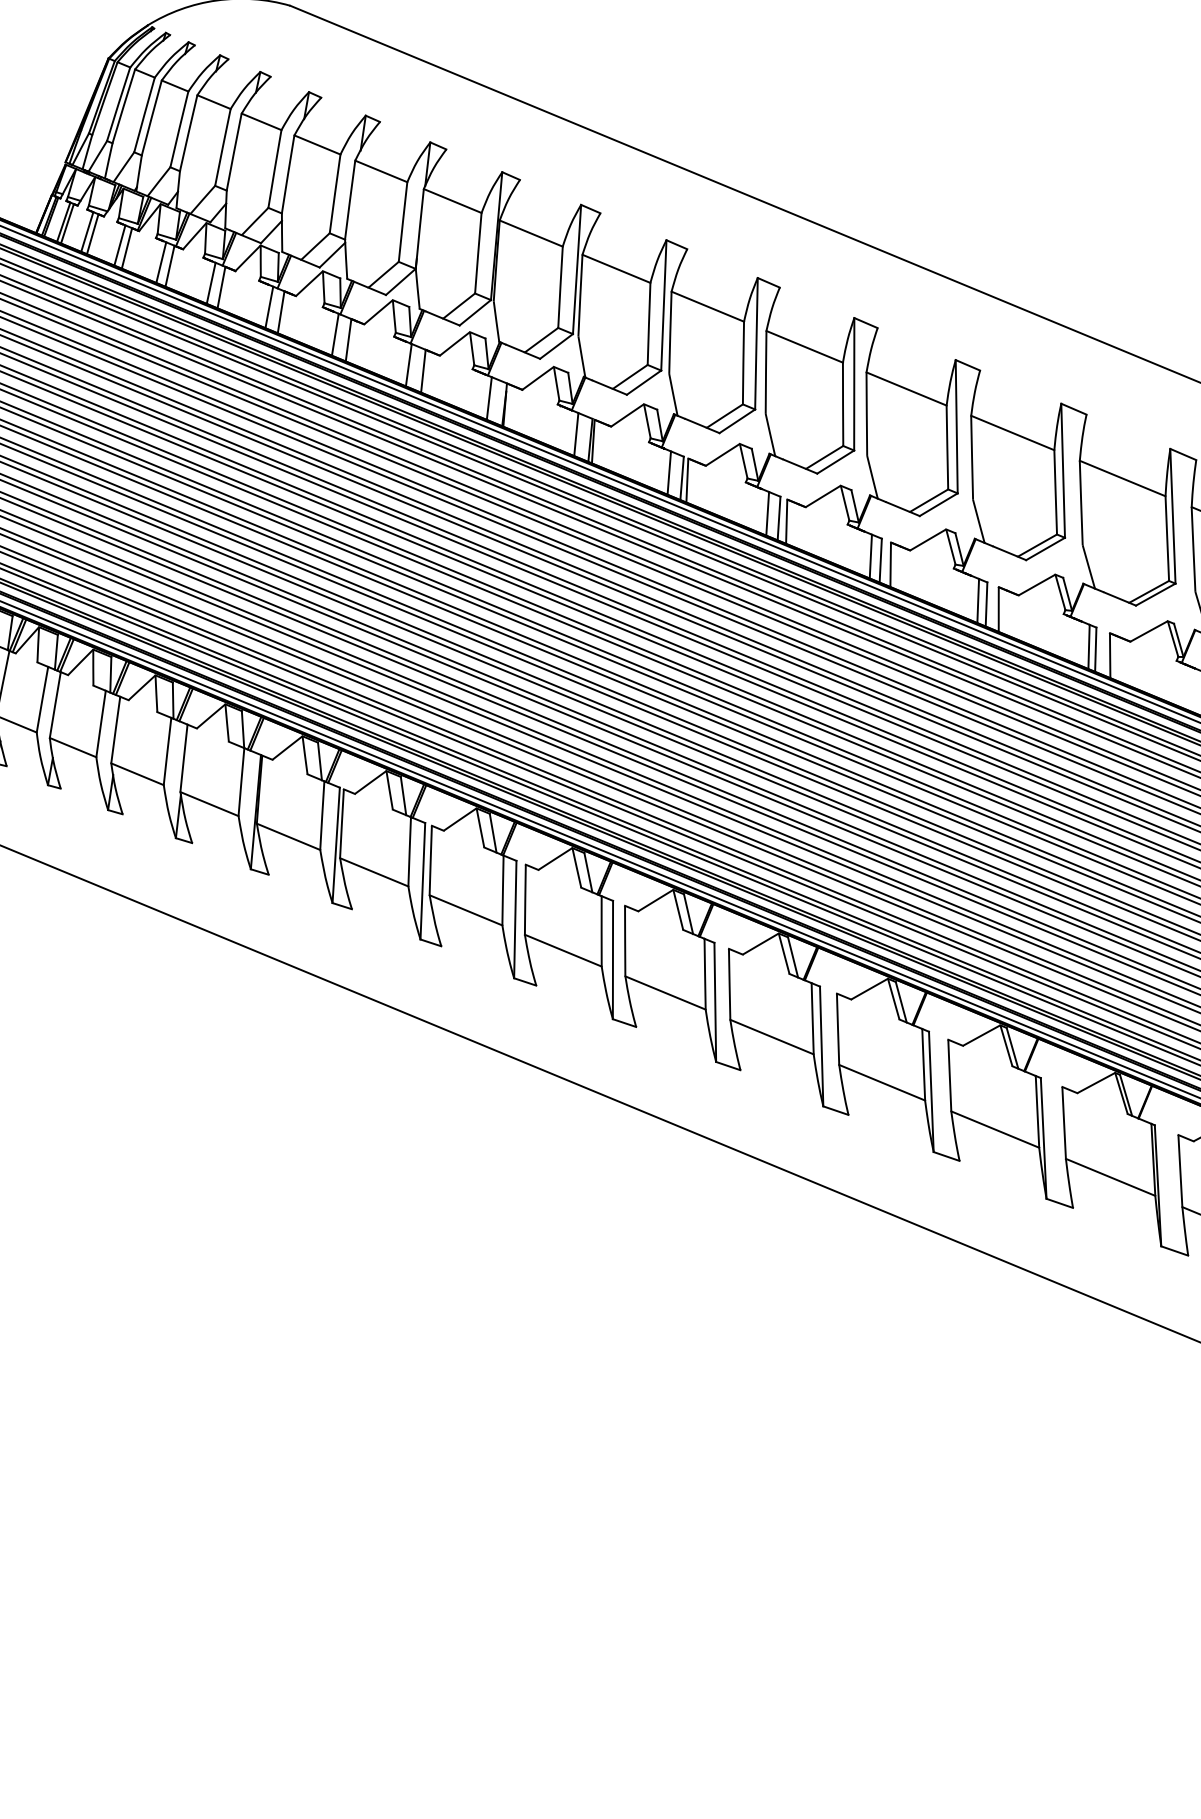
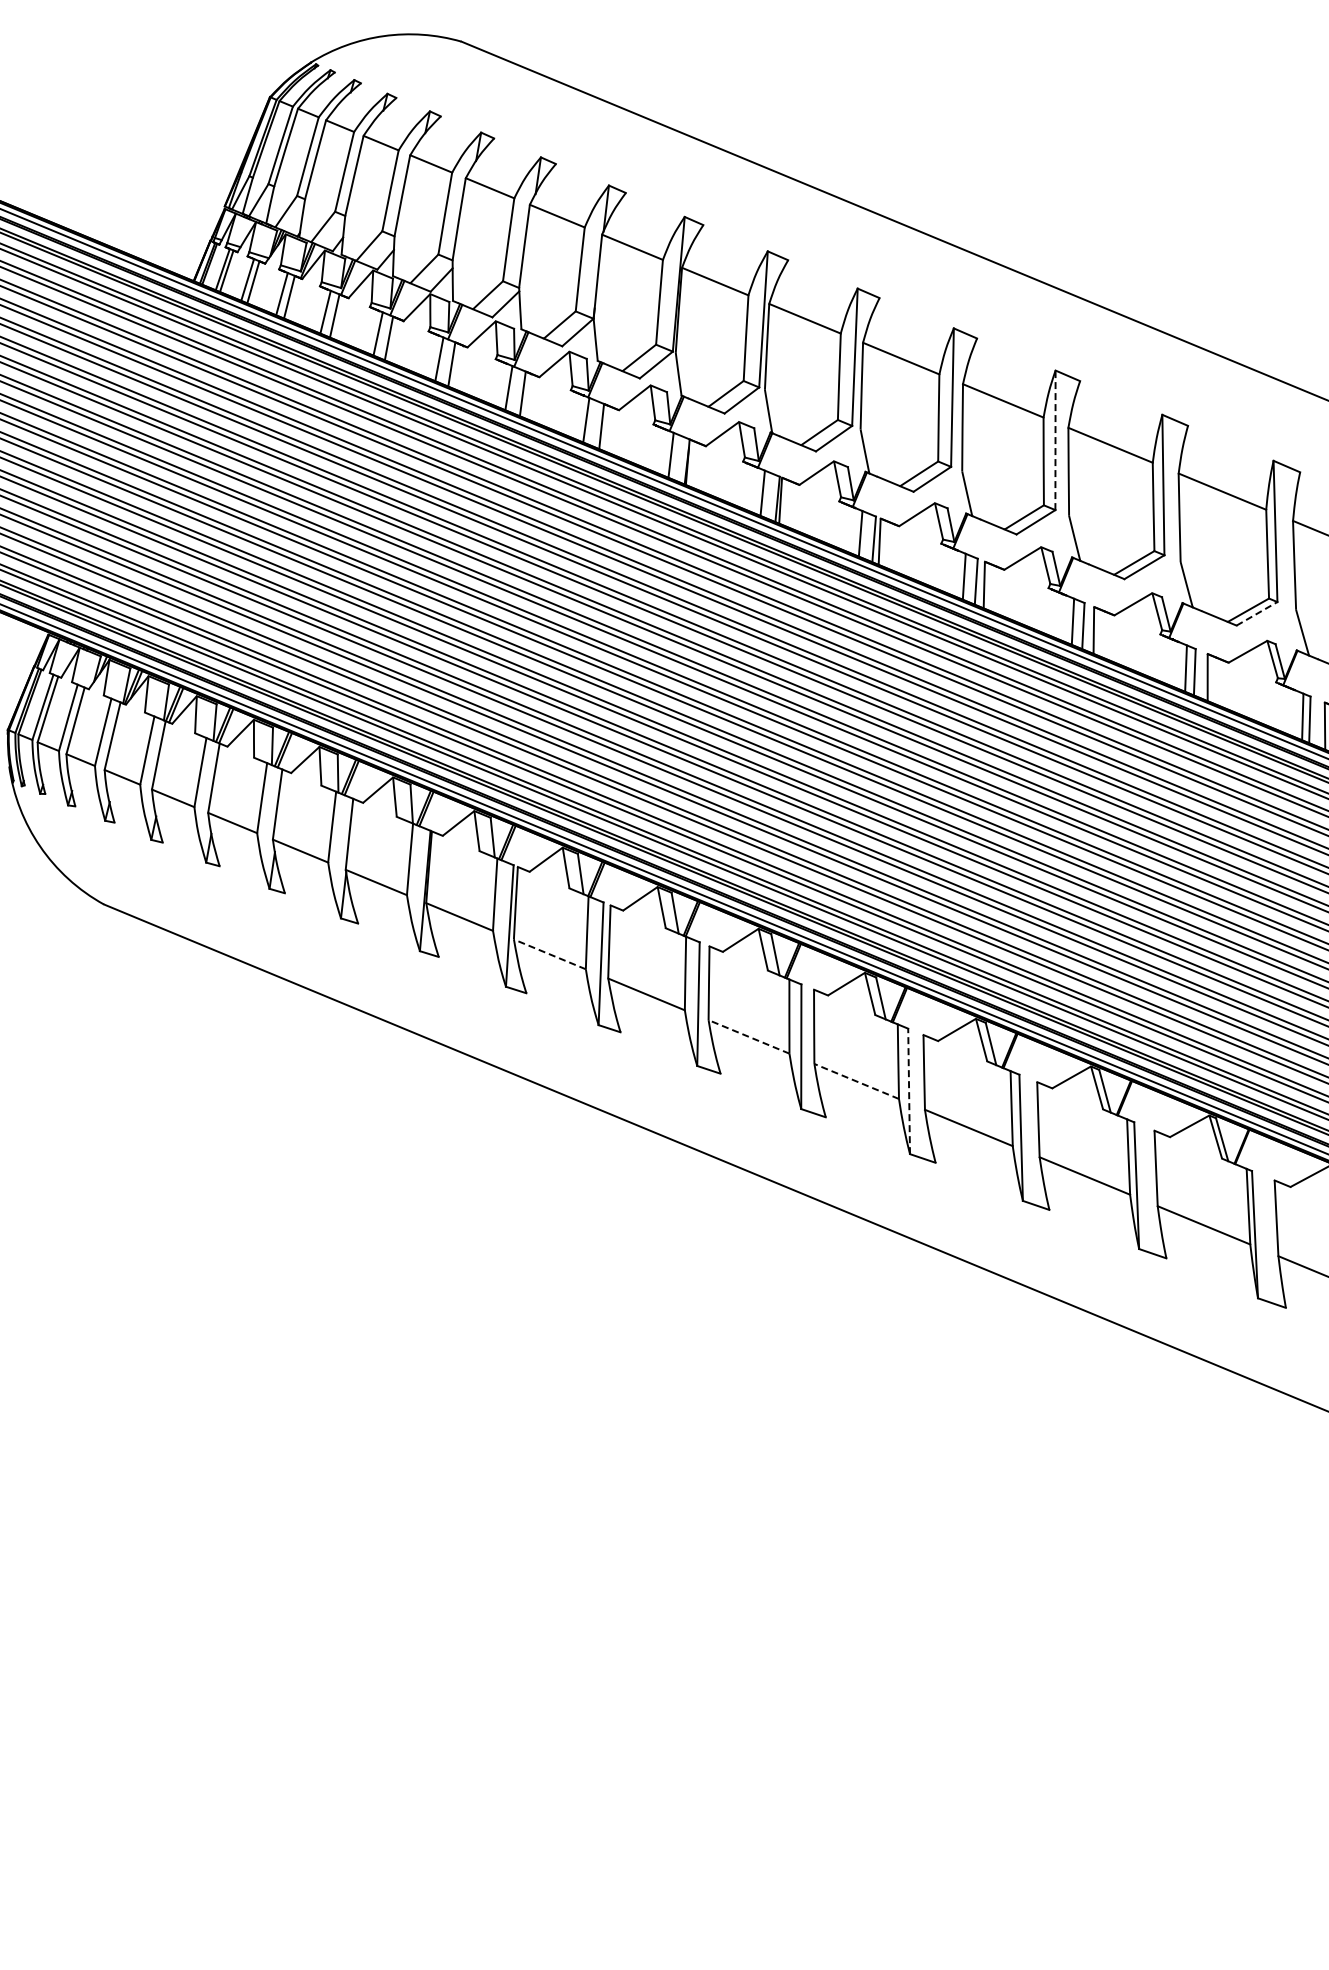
line: (854, 384) -> (1055, 440), solid -> dashed
line: (1046, 548) -> (1257, 613), solid -> dashed
line: (373, 872) -> (549, 954), solid -> dashed
line: (563, 950) -> (749, 1036), solid -> dashed
line: (665, 993) -> (856, 1081), solid -> dashed
line: (715, 1002) -> (909, 1091), solid -> dashed

